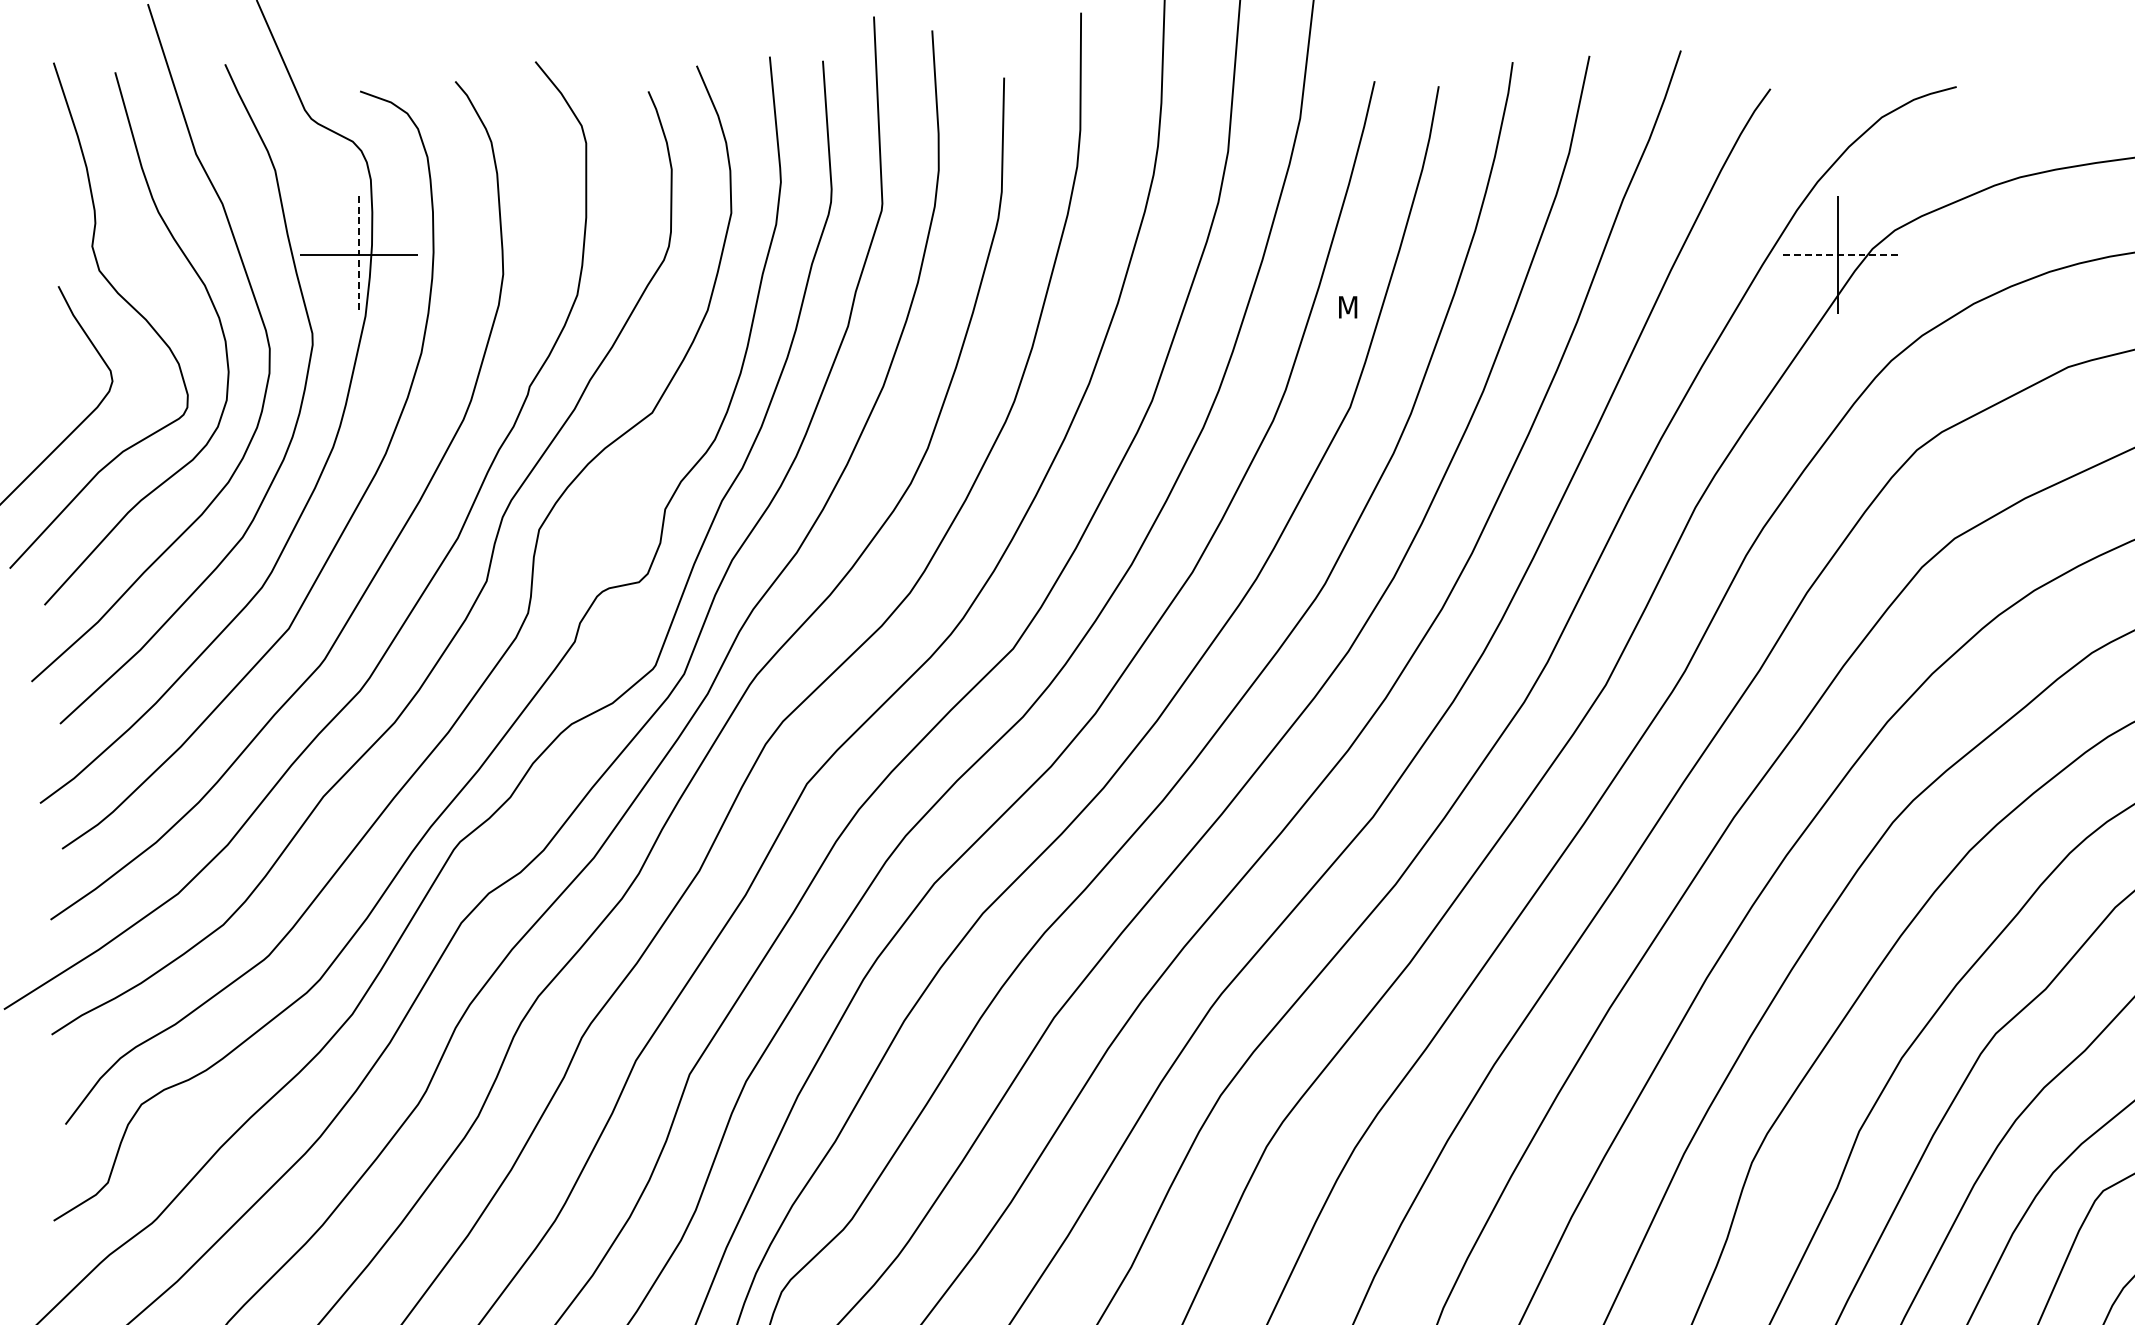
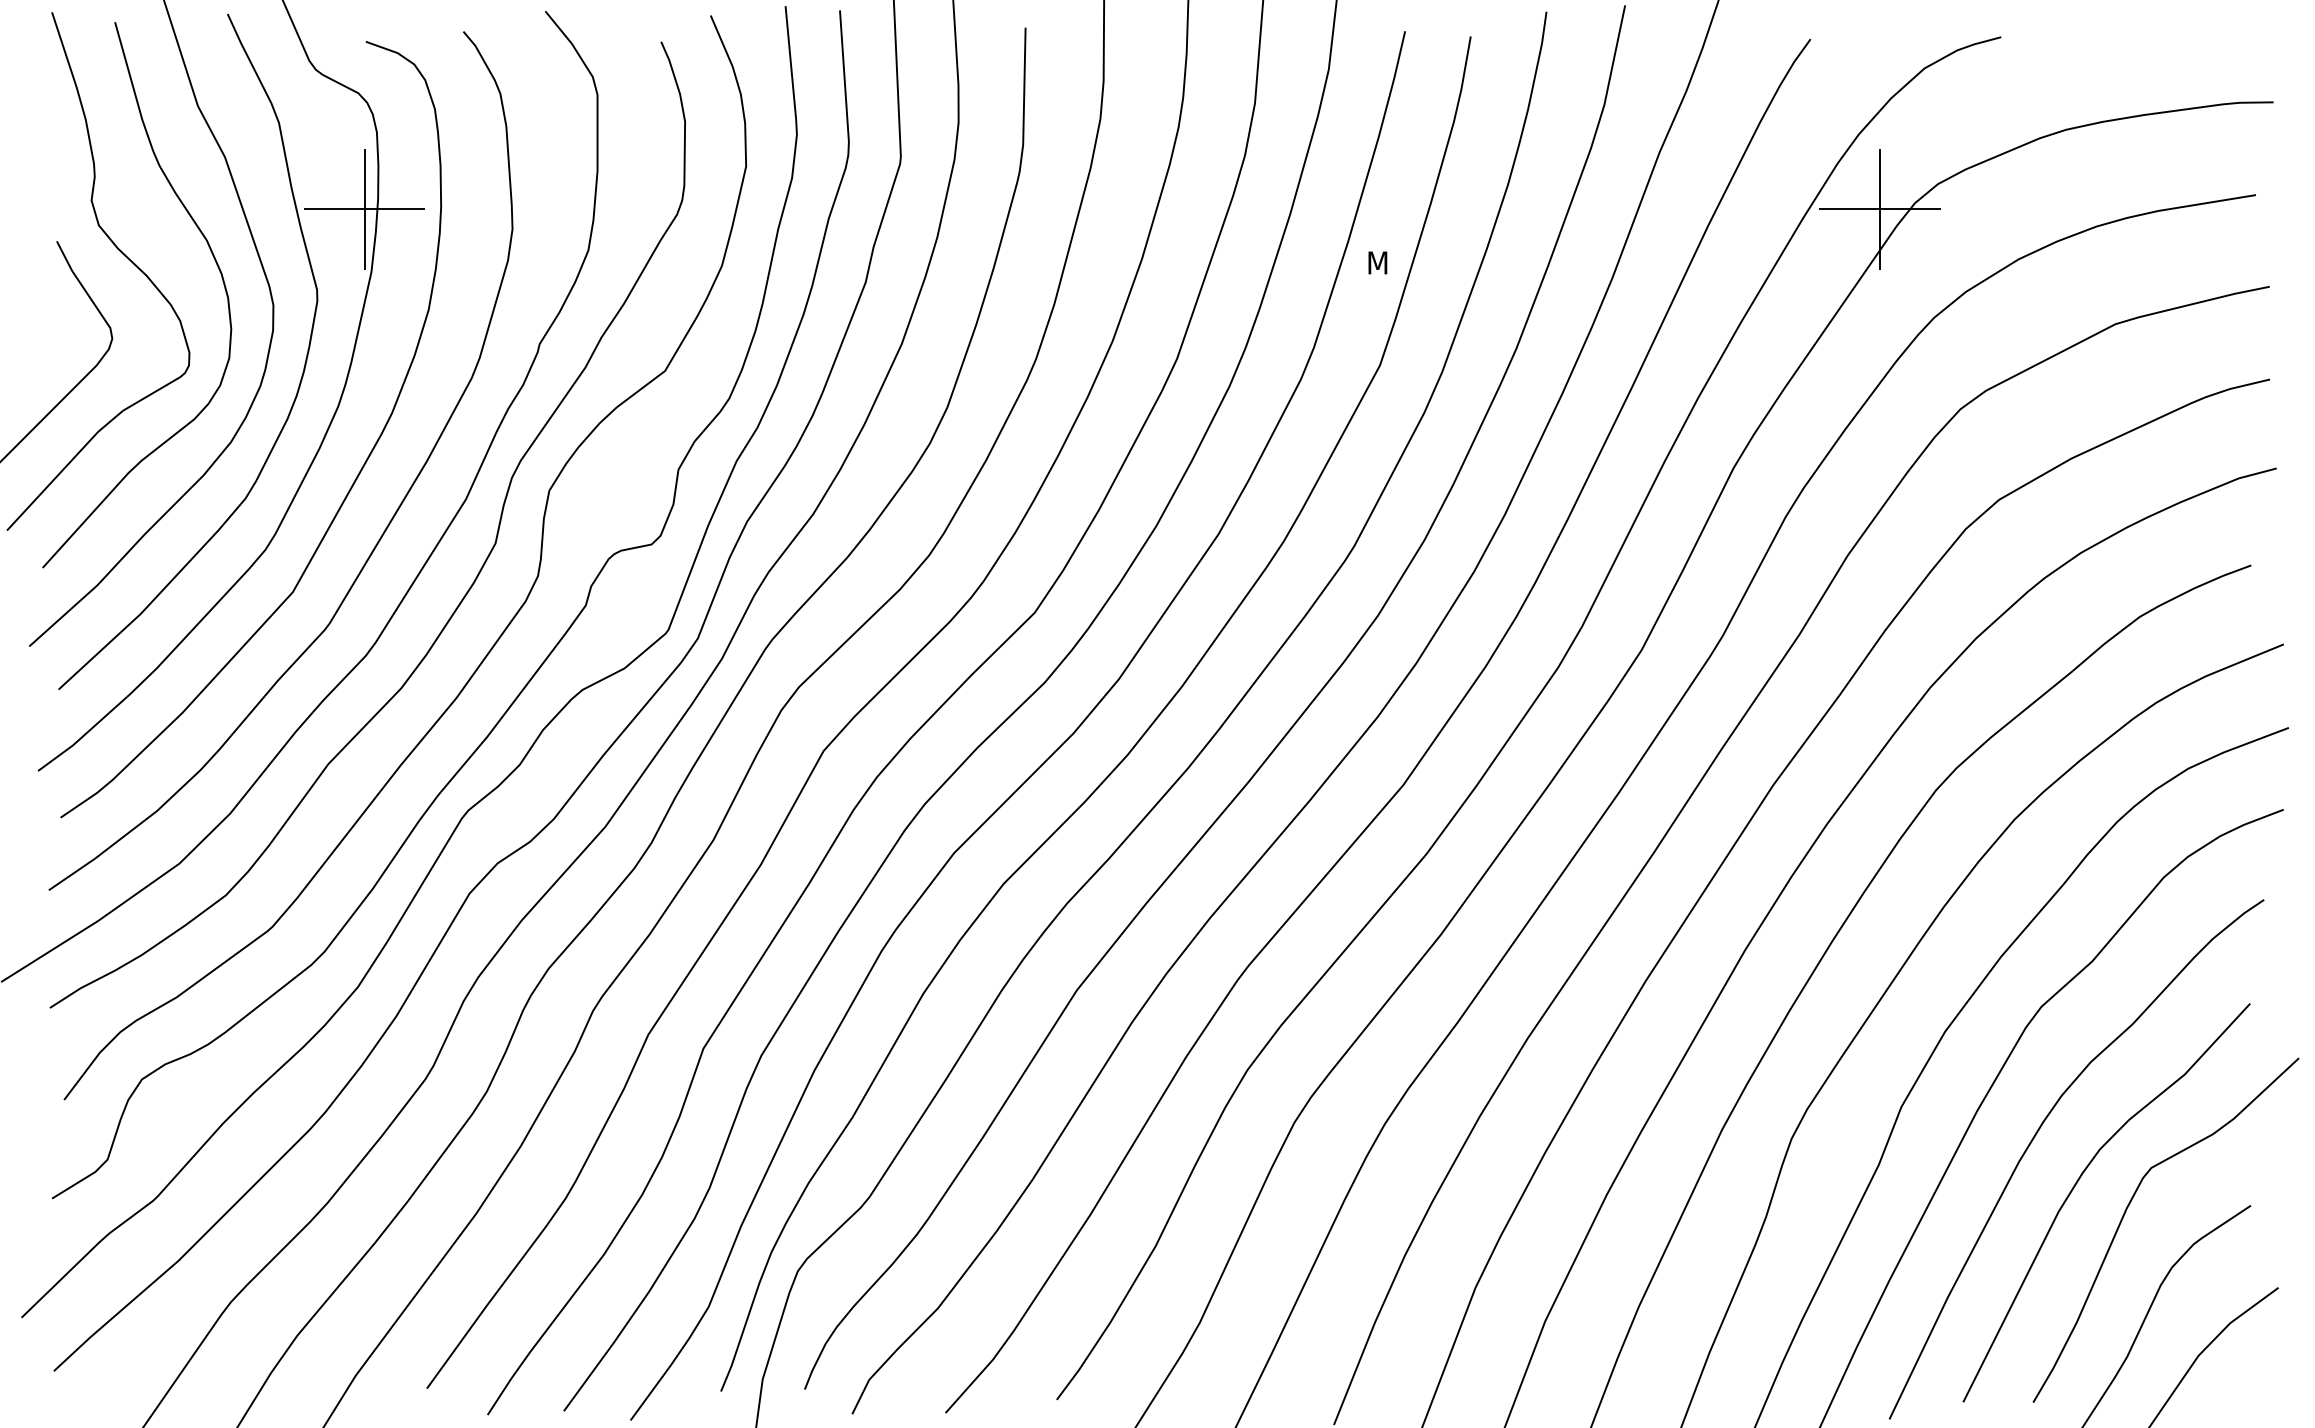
line: (358, 255) -> (364, 209), dashed -> solid
line: (1838, 255) -> (1880, 209), dashed -> solid

